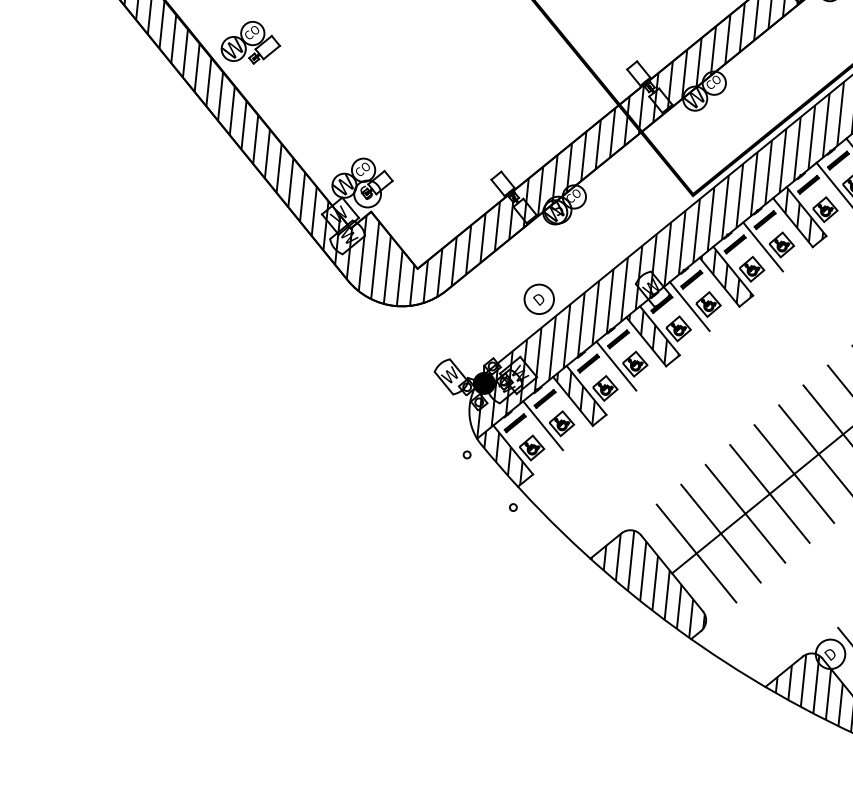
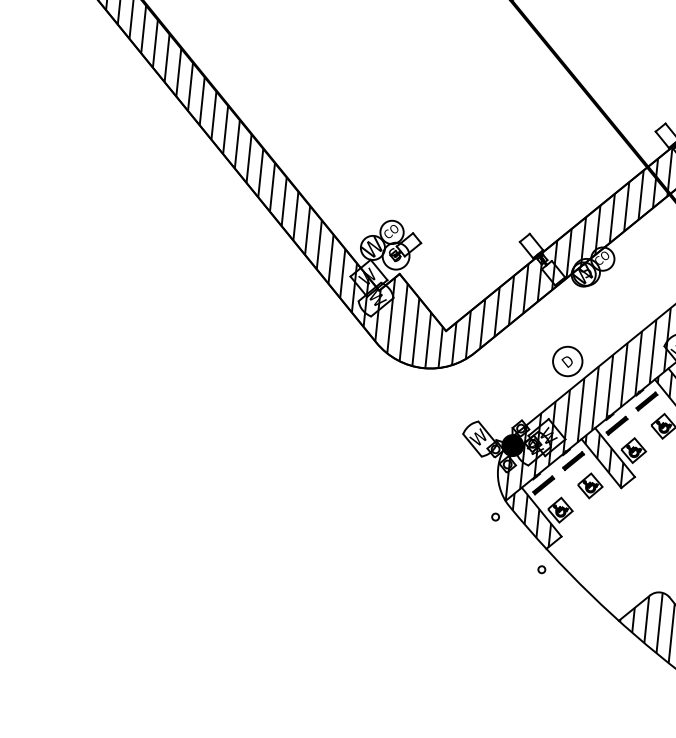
part: (250, 42) -> (278, 104), removed
line: (616, 365) -> (644, 427), removed
line: (542, 425) -> (570, 487), removed

